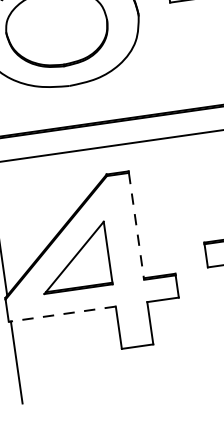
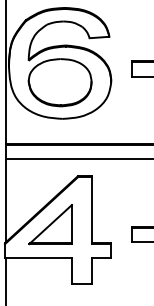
line: (136, 227) -> (91, 211), dashed -> solid
line: (62, 314) -> (38, 258), dashed -> solid

